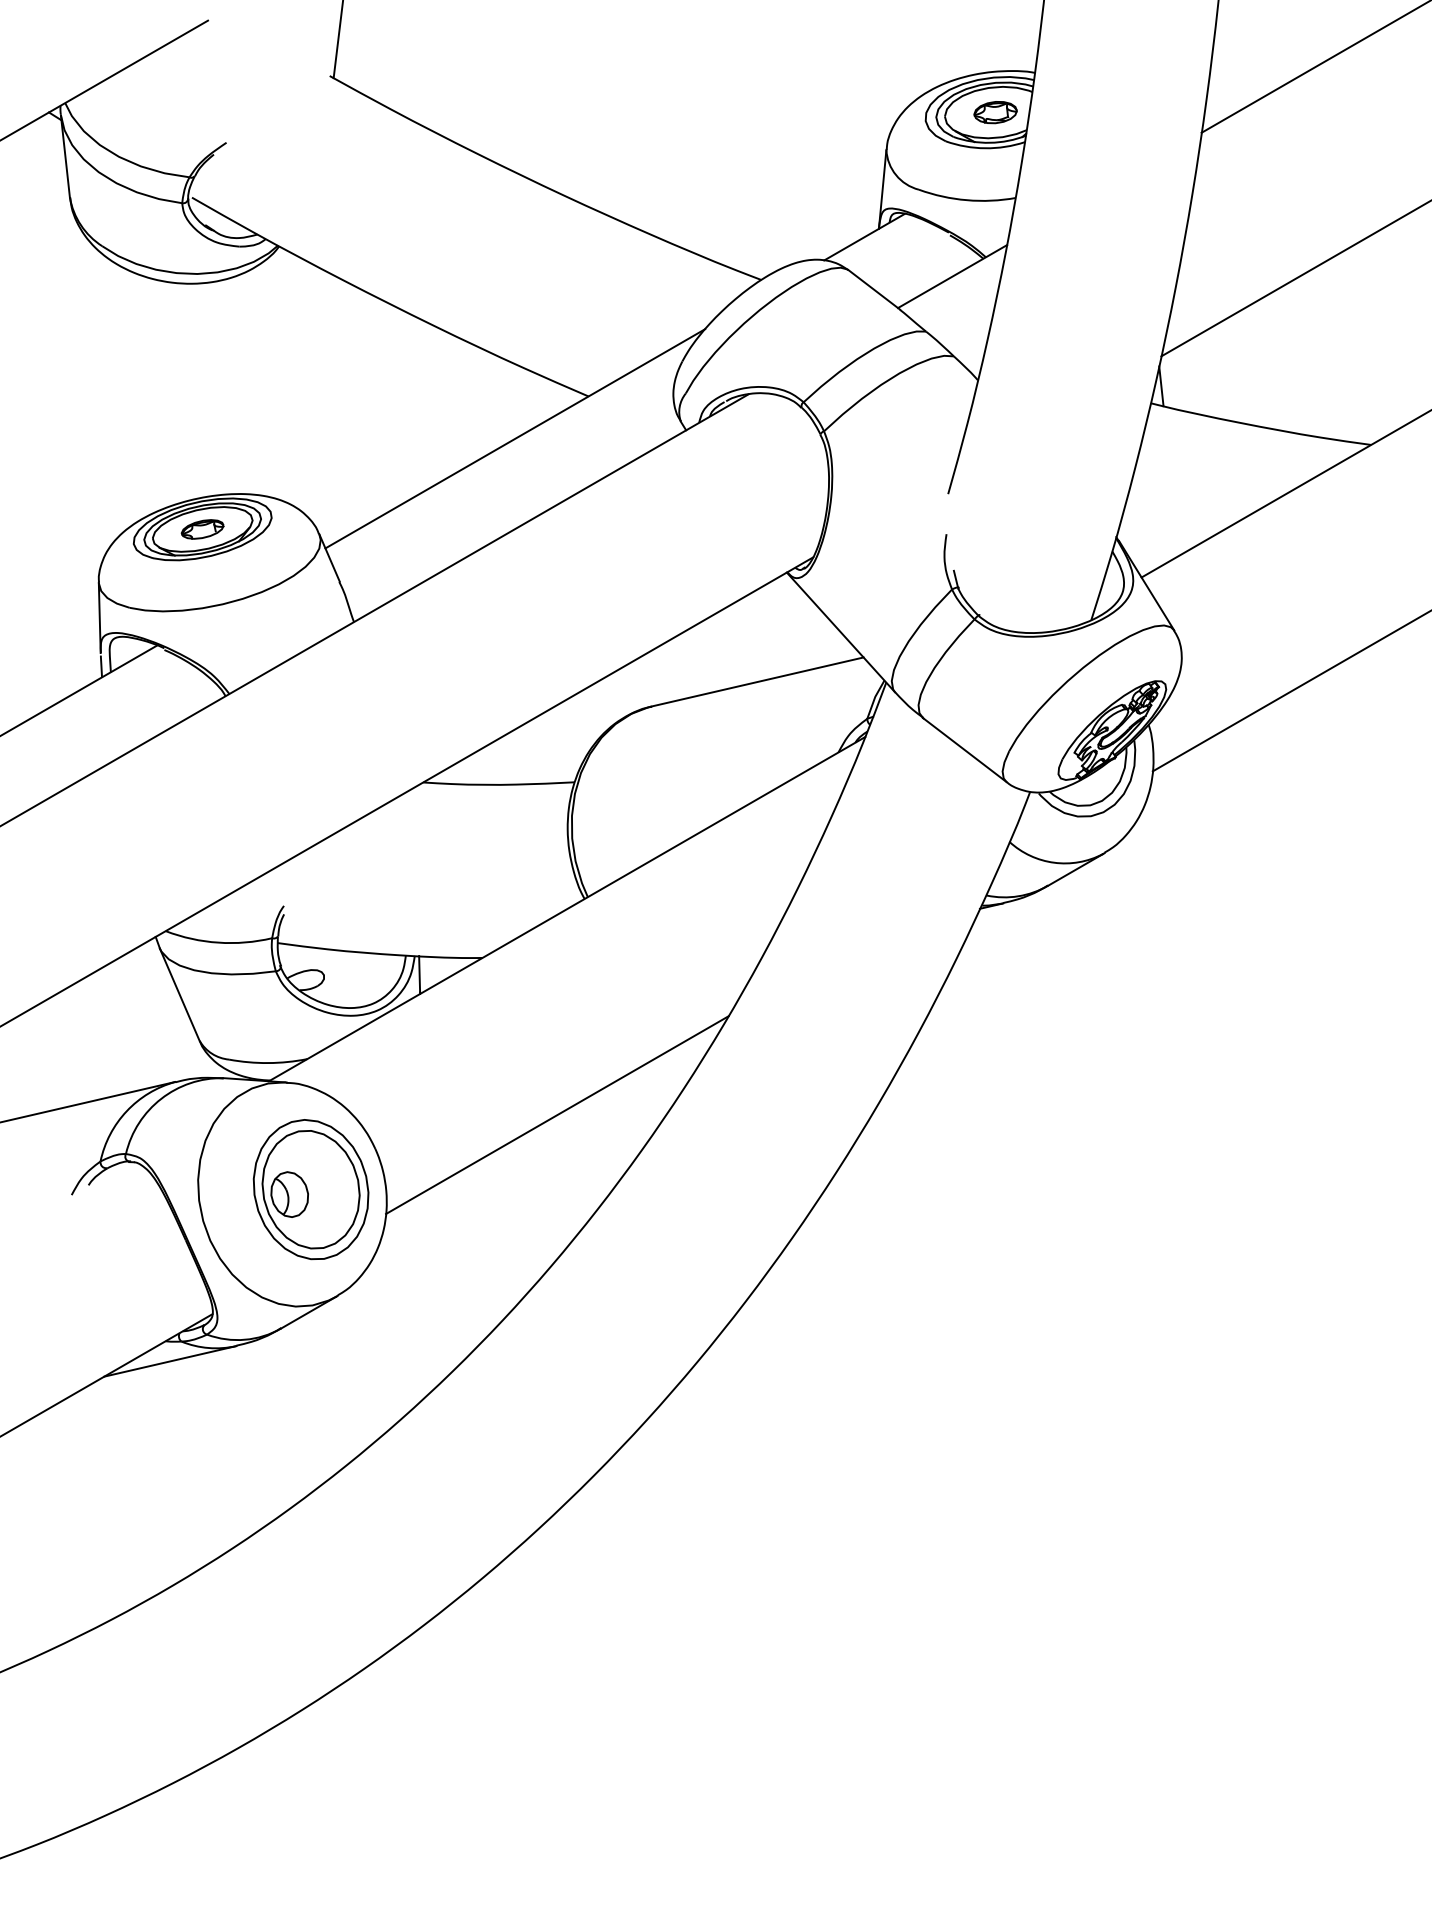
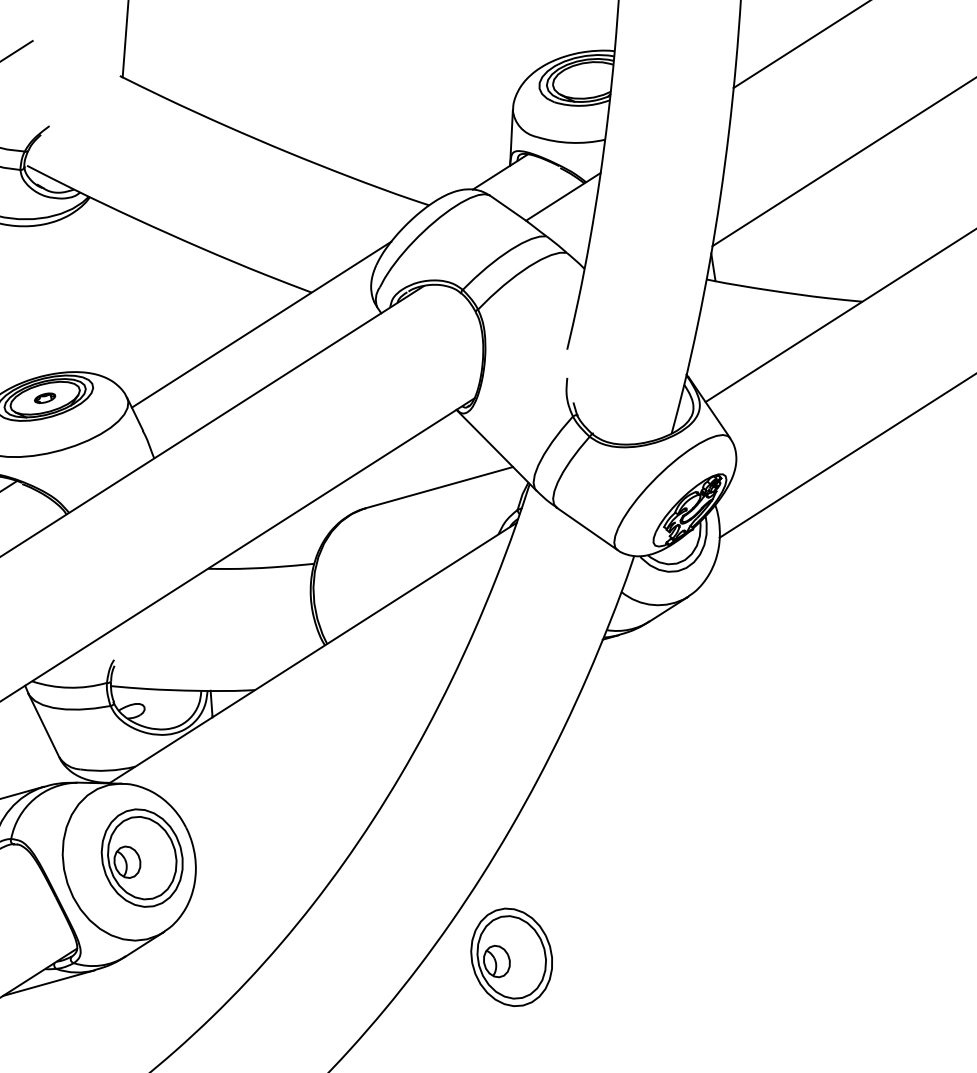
part: (995, 112) -> (588, 80), removed
part: (202, 529) -> (45, 398), size x0.7
line: (557, 1115) -> (312, 798), removed
part: (829, 1354) -> (511, 957), added

